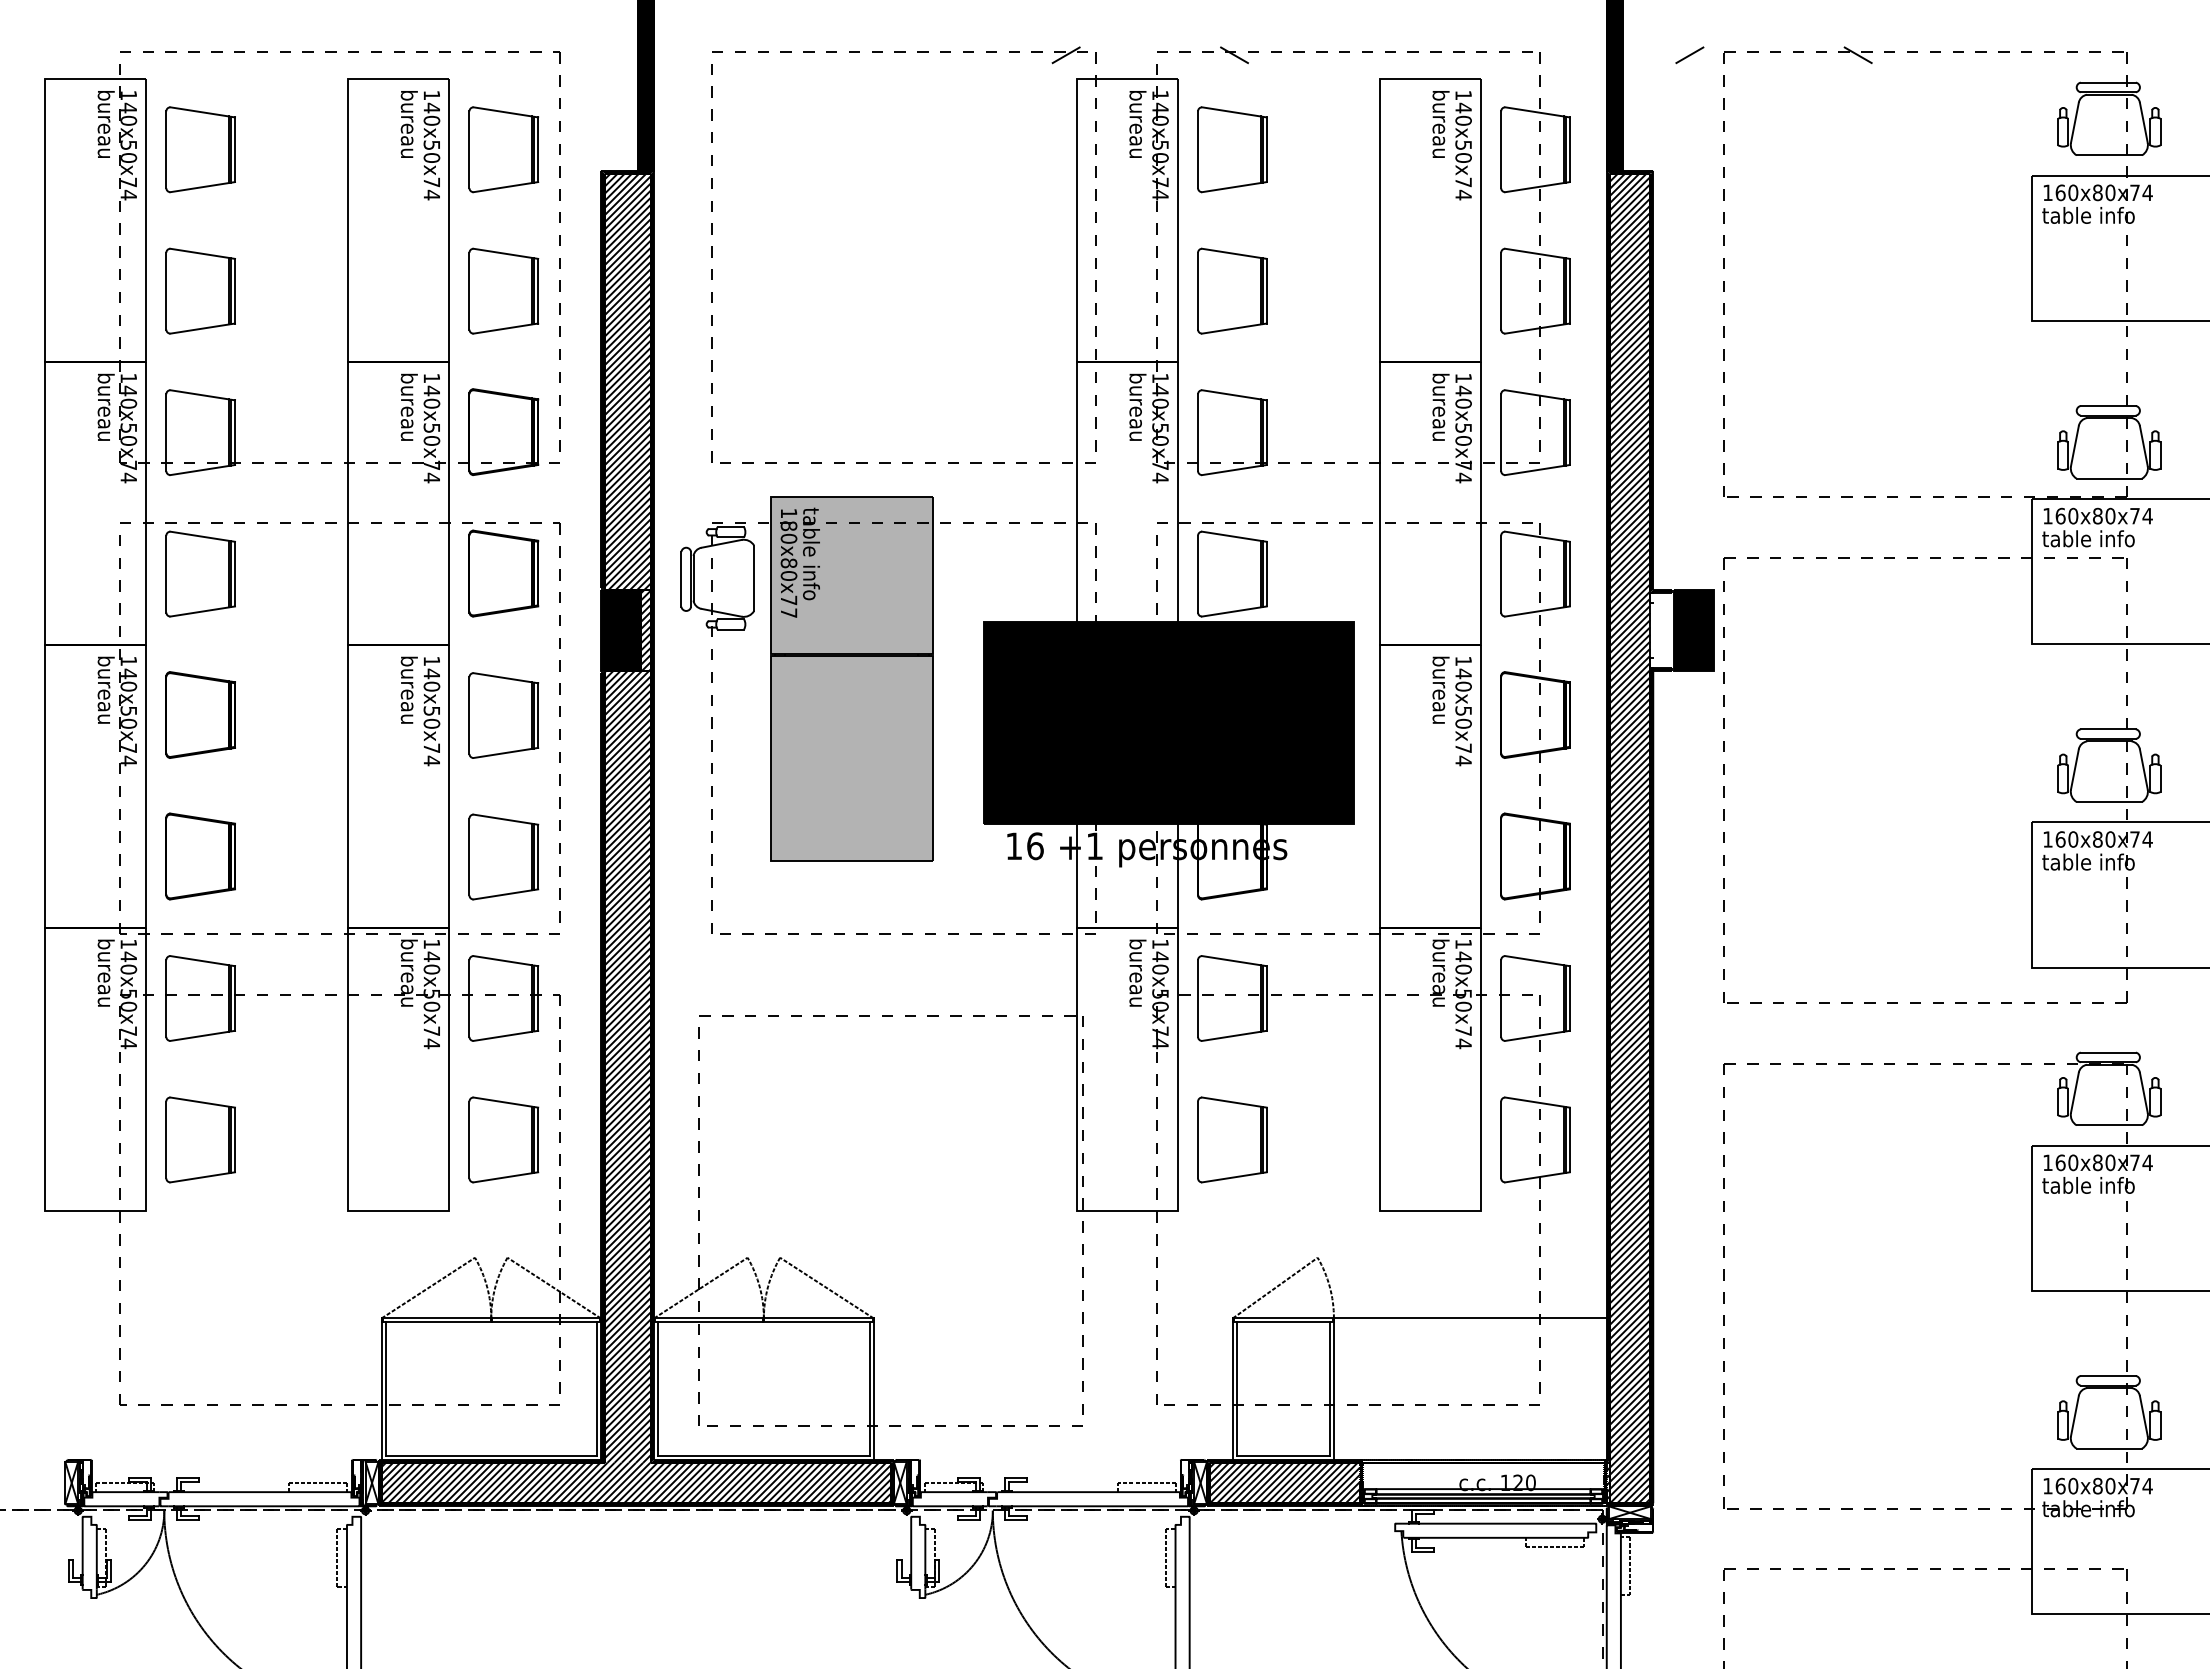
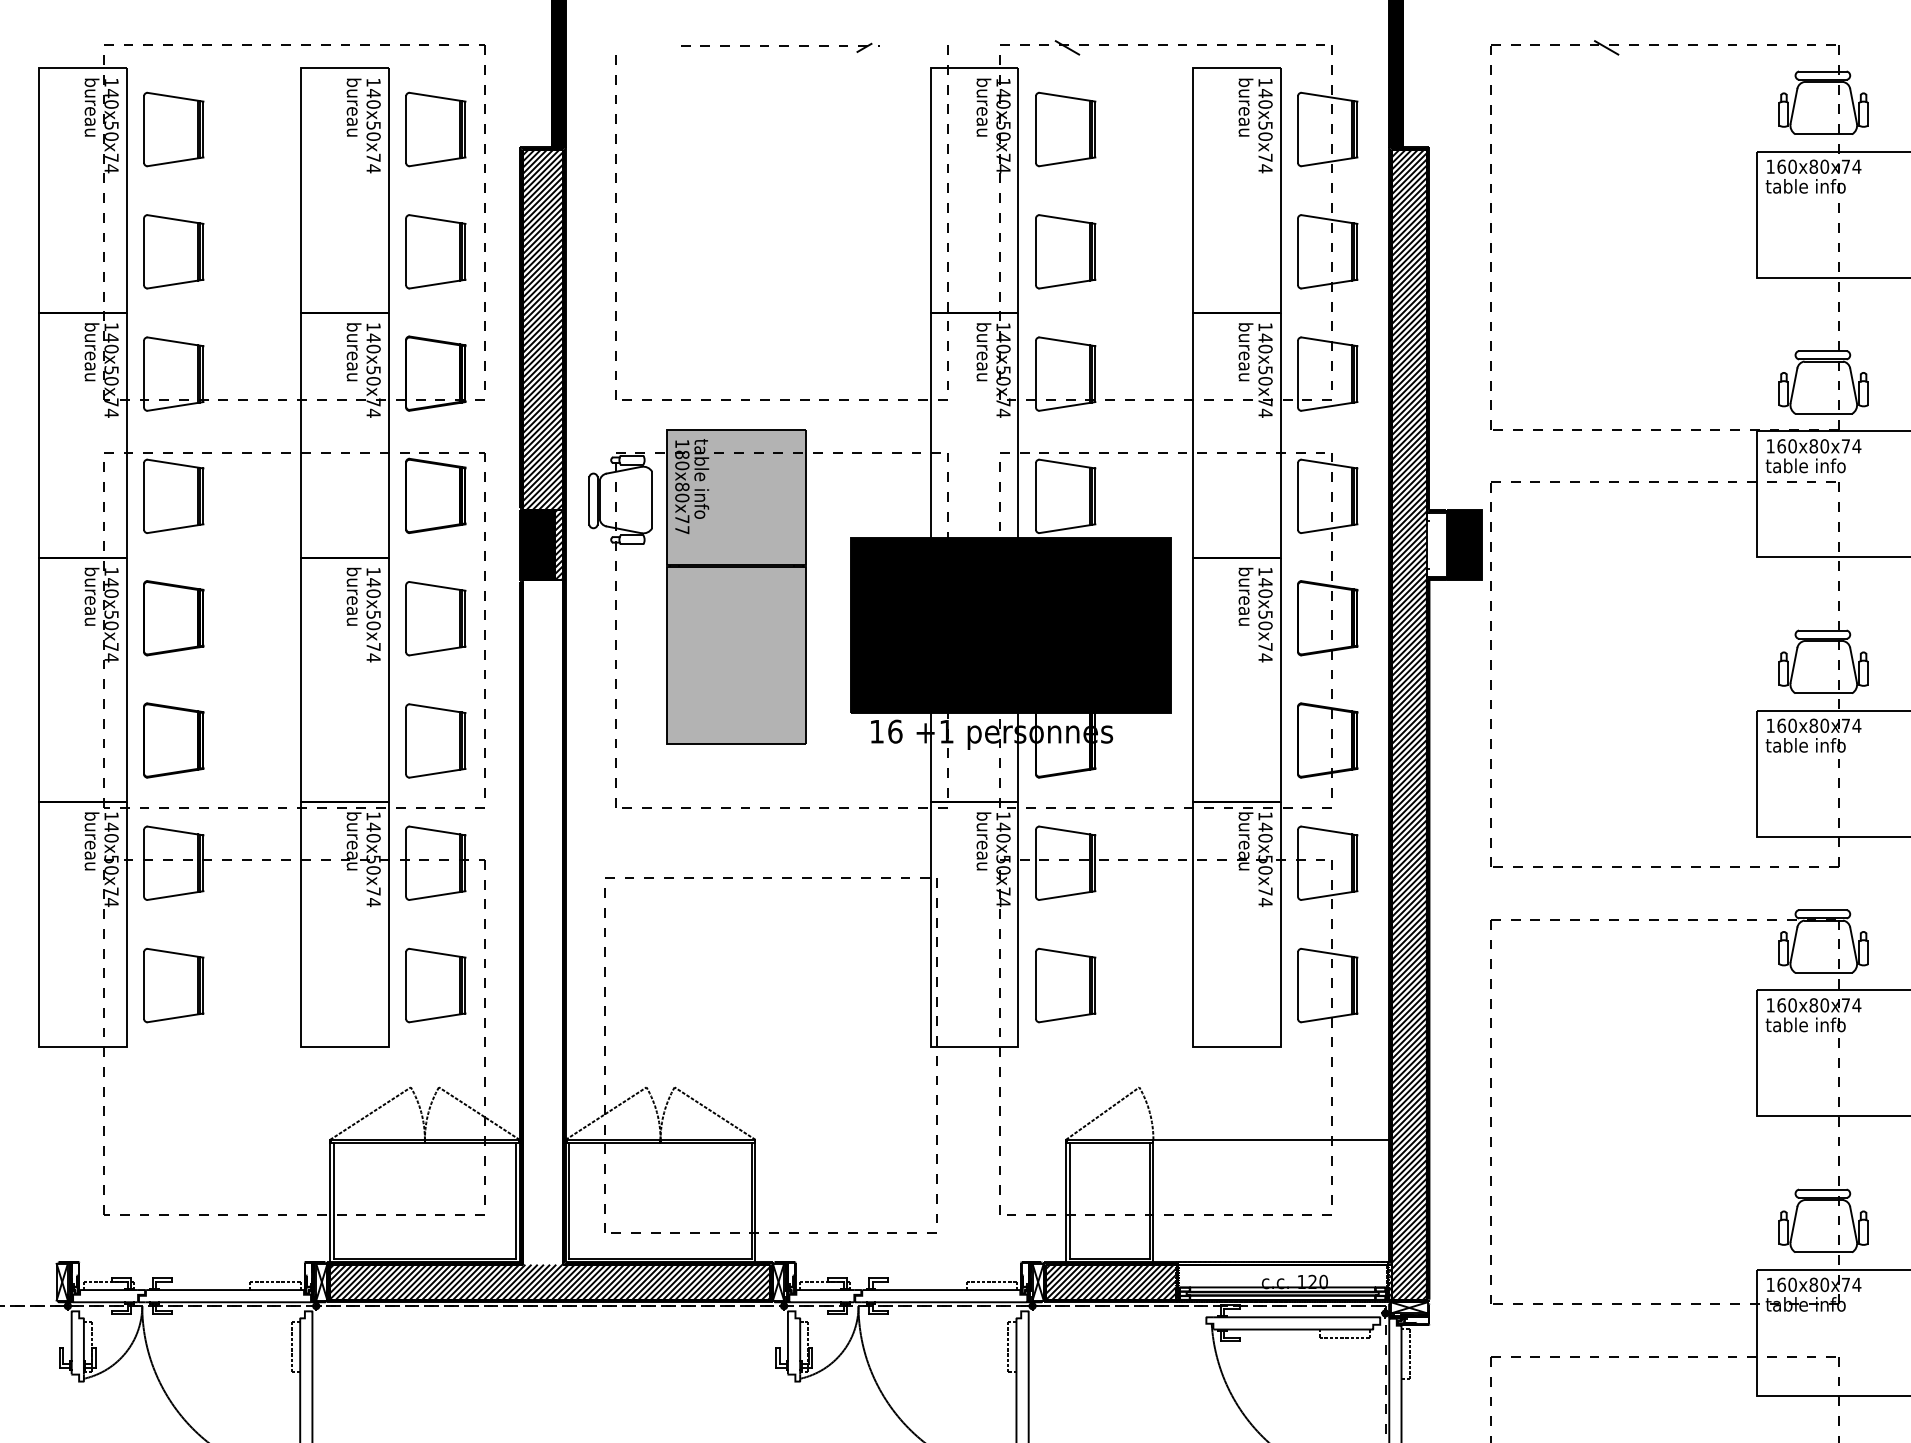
part: (899, 55) -> (777, 48), size x0.6
line: (1689, 55) -> (1460, 48), removed
hatch: (627, 1066) -> (542, 922), removed

